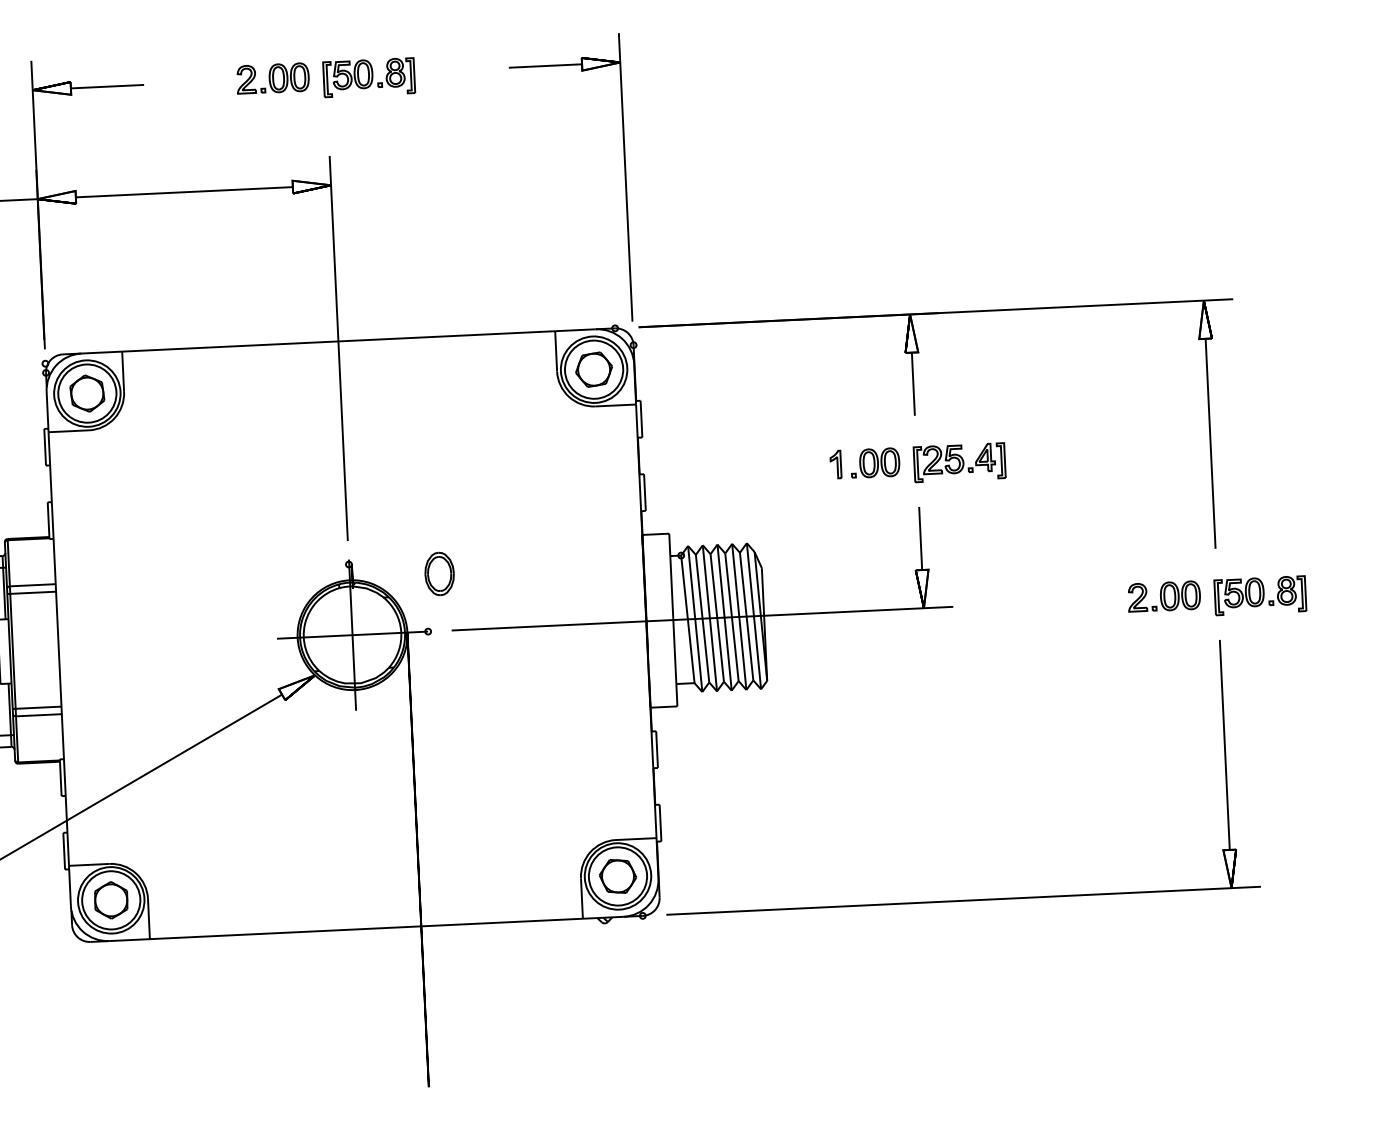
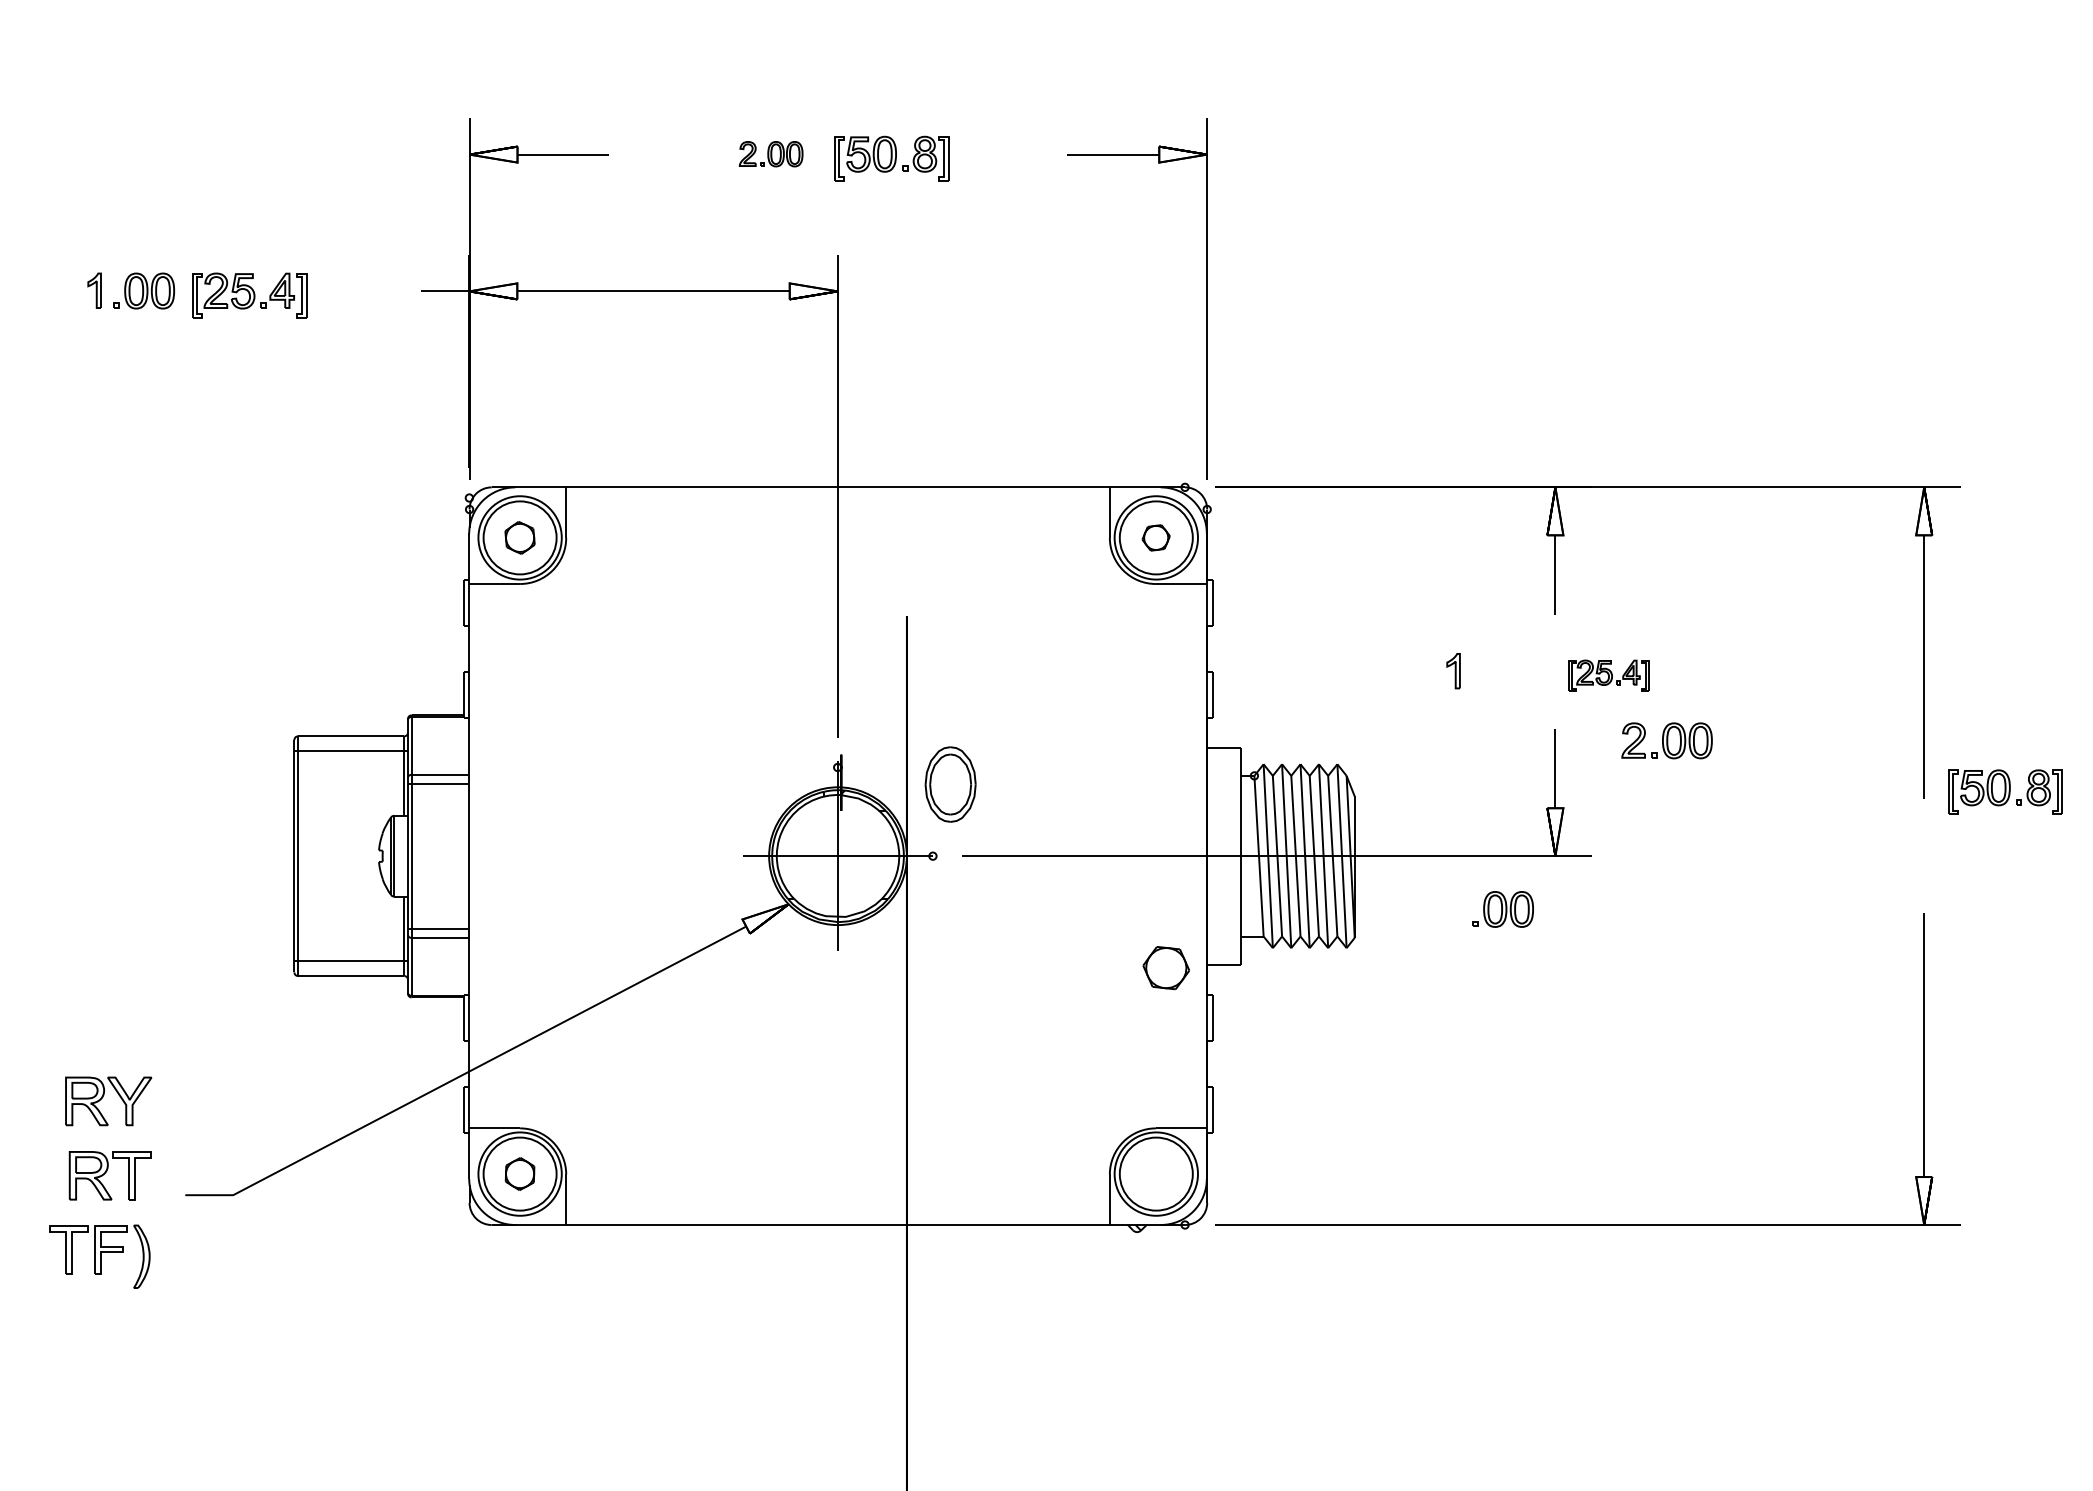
part: (272, 78) -> (770, 153), size x0.7
part: (593, 369) -> (1155, 537), size x0.6
part: (86, 393) -> (519, 537), size x0.7
part: (959, 462) -> (1608, 675), size x0.7
part: (874, 463) -> (1502, 909), moved
part: (439, 573) -> (950, 784), size x1.4
part: (1260, 595) -> (2005, 791), moved
part: (1163, 596) -> (1666, 740), moved
part: (617, 876) -> (1165, 968), moved
part: (110, 899) -> (519, 1173), size x0.7

